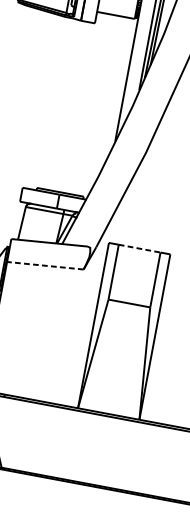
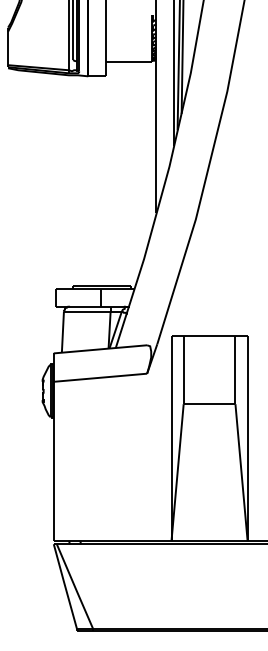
line: (139, 248) -> (209, 336), dashed -> solid
line: (45, 265) -> (100, 377), dashed -> solid

